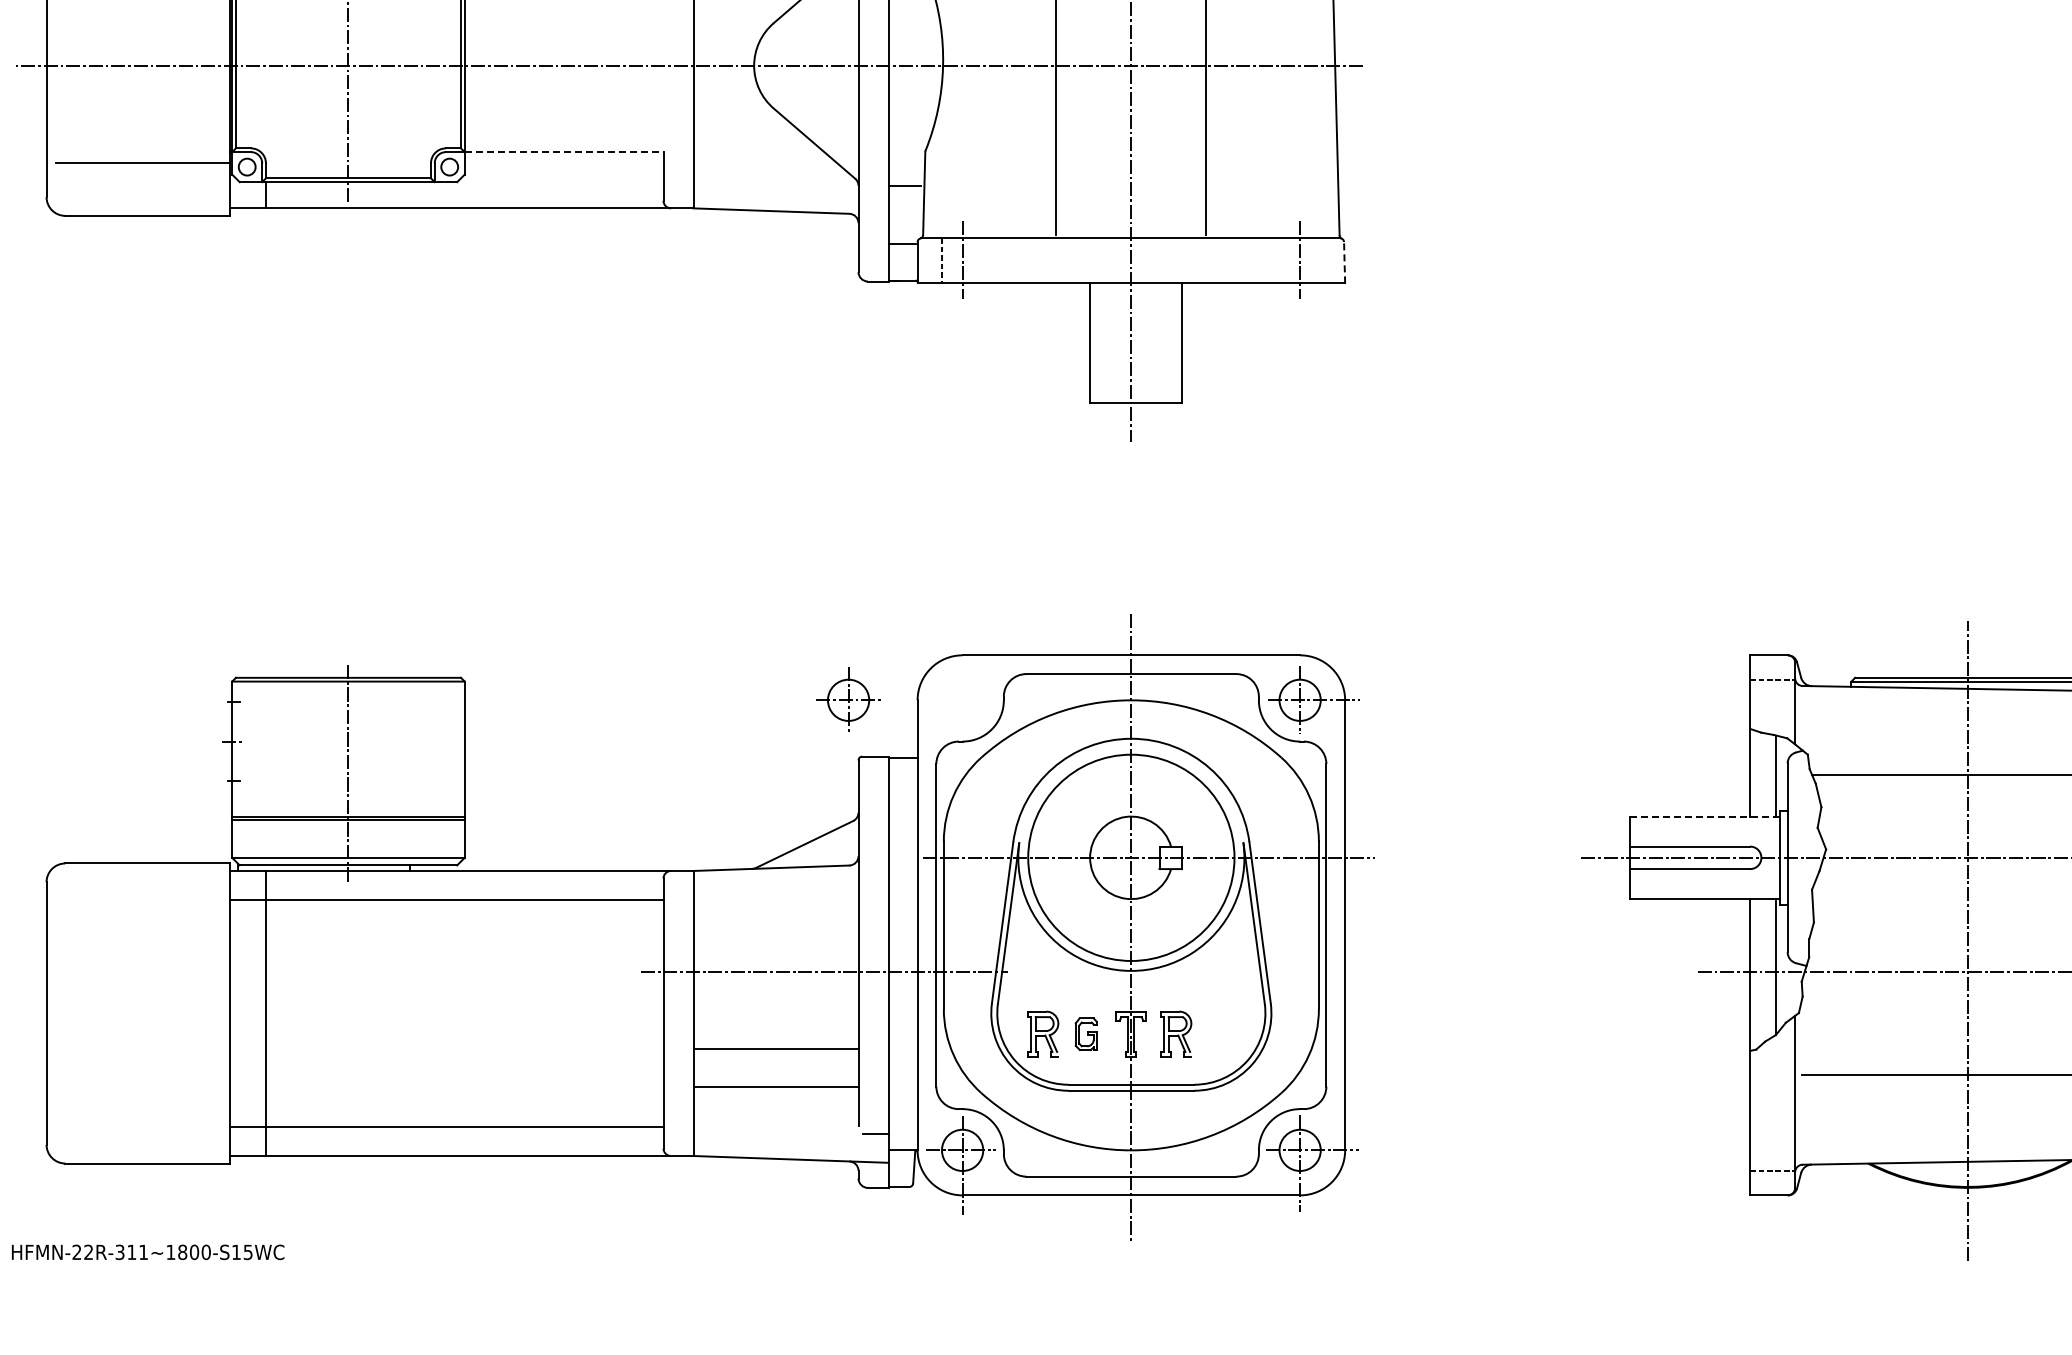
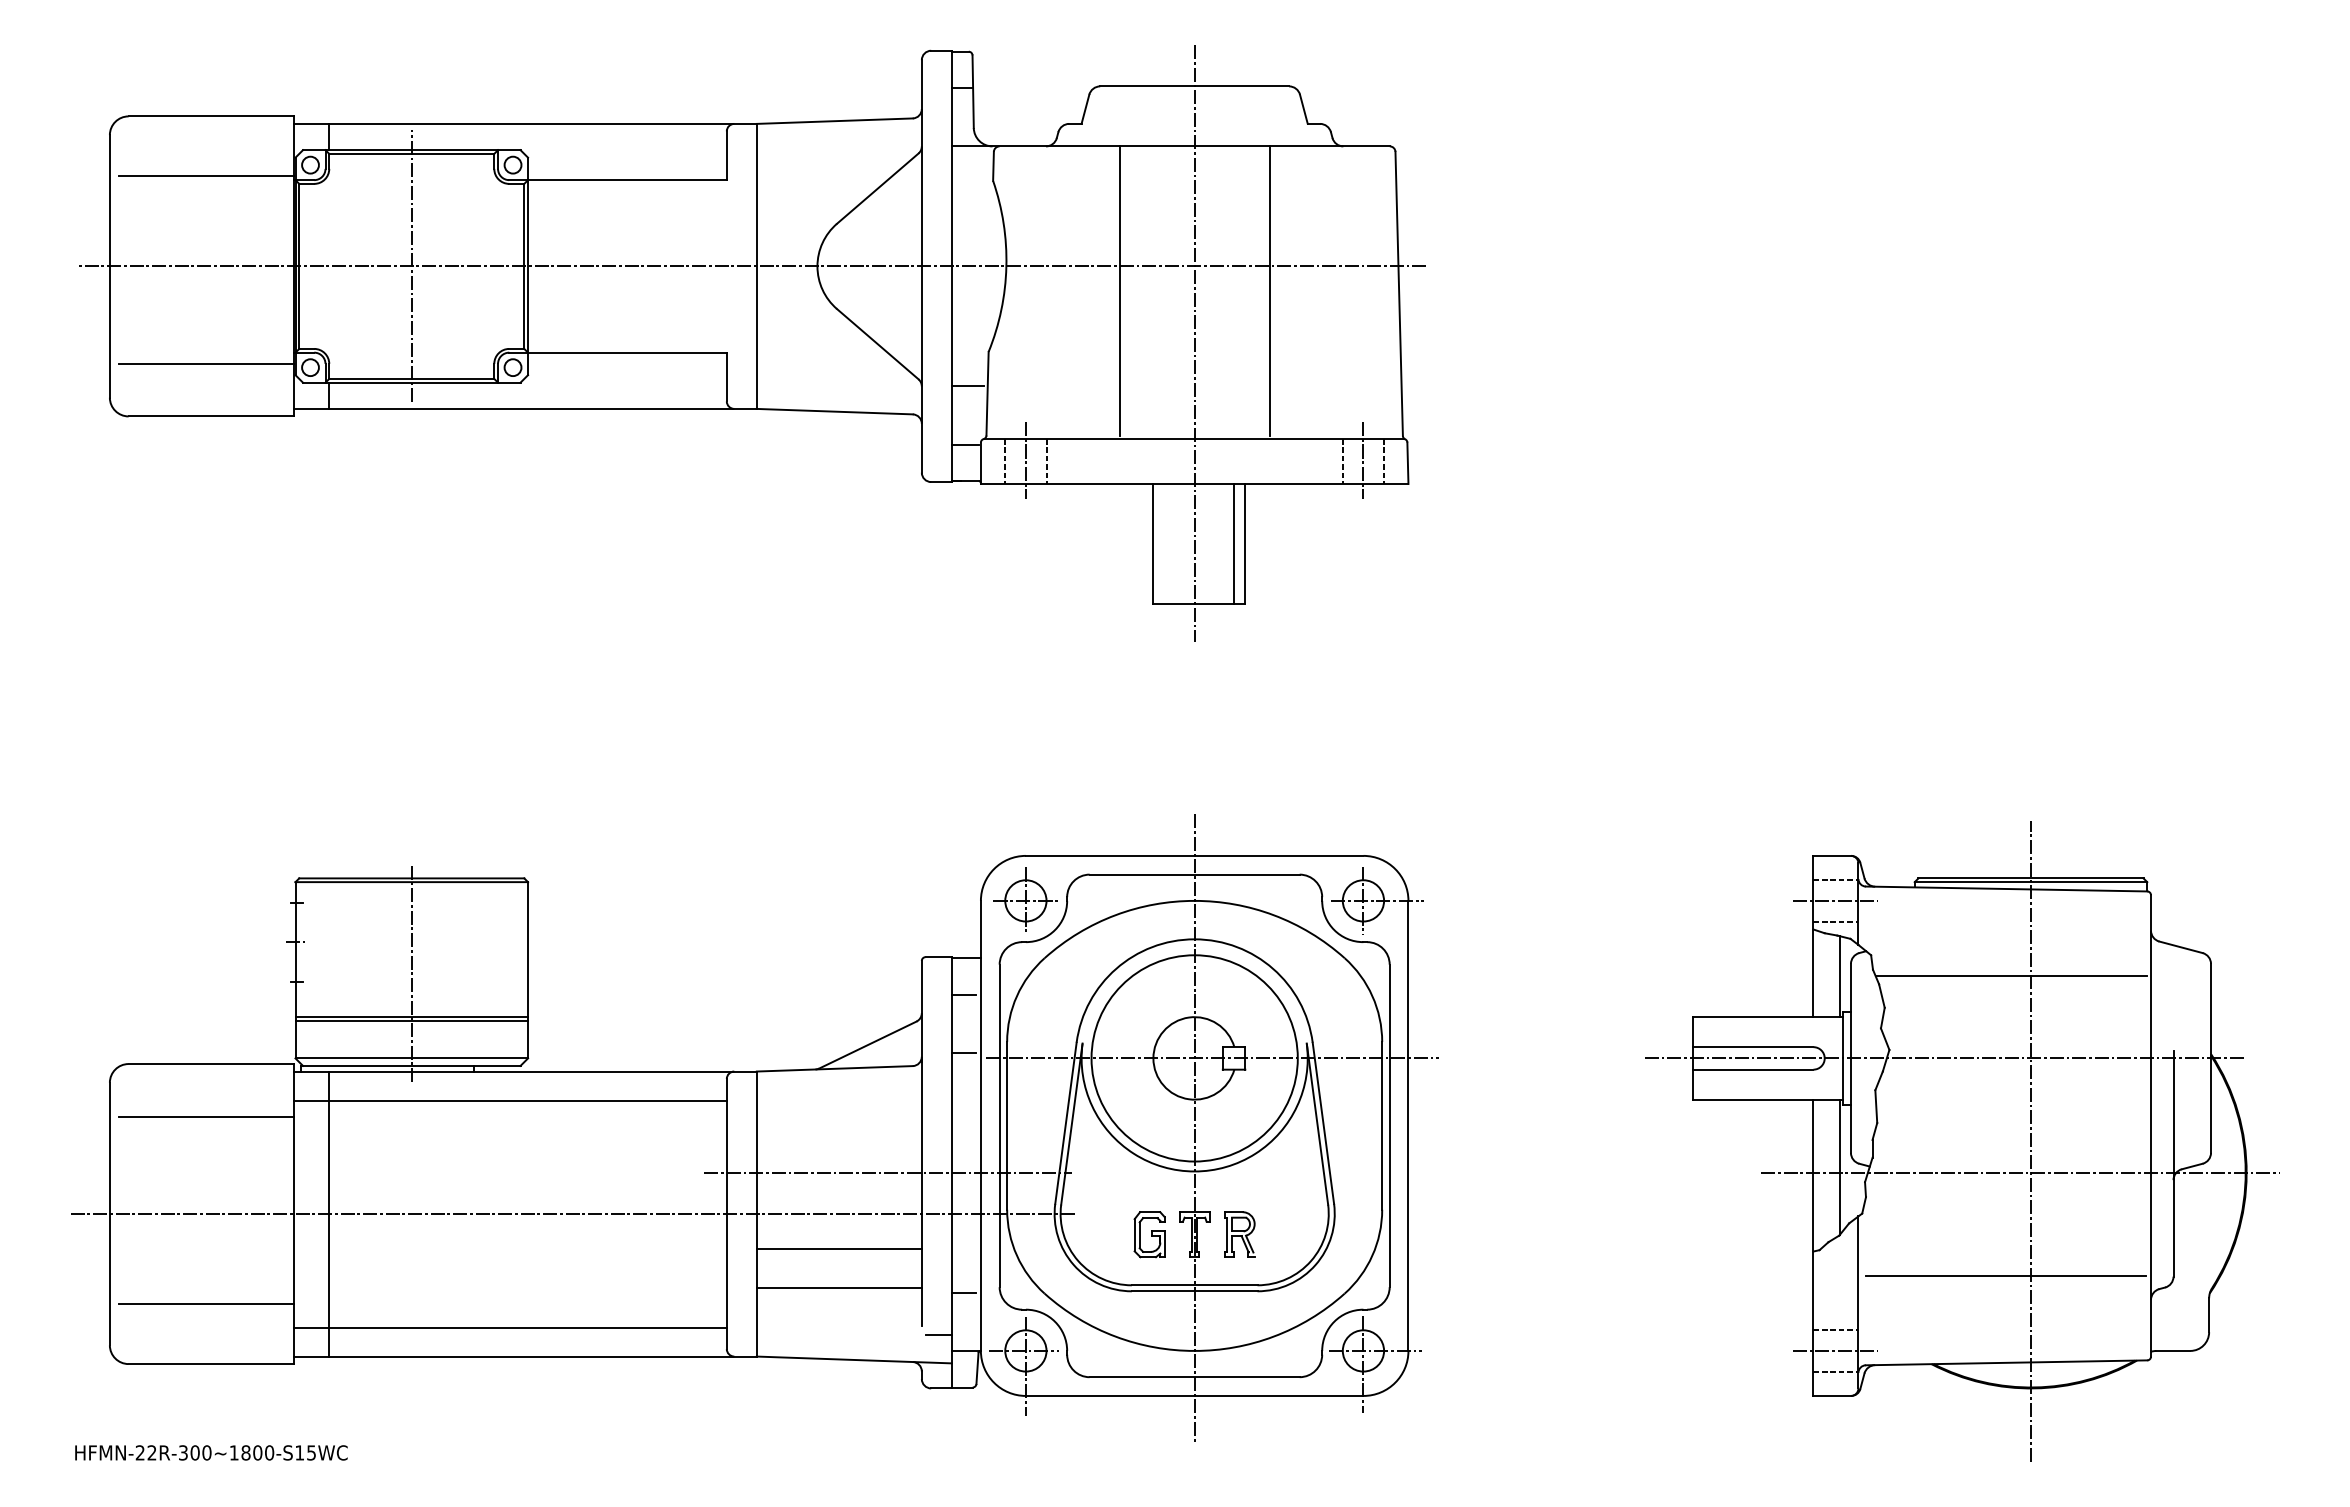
line: (564, 151) -> (627, 352), dashed -> solid
line: (983, 259) -> (1046, 460), added
line: (1279, 259) -> (1342, 460), added
line: (1321, 259) -> (1384, 460), added
line: (1344, 262) -> (1407, 463), dashed -> solid
line: (1171, 342) -> (1234, 543), added
part: (848, 698) -> (1025, 899), moved
line: (1771, 699) -> (1834, 900), added
line: (1772, 720) -> (1835, 921), added
line: (900, 793) -> (963, 994), added
line: (1704, 816) -> (1767, 1017), dashed -> solid
line: (900, 851) -> (963, 1052), added
line: (143, 915) -> (206, 1116), added
line: (509, 1013) -> (572, 1214), added
part: (1043, 1033) -> (1106, 1234), removed
part: (1086, 1033) -> (1149, 1234), size x1.43
line: (900, 1091) -> (963, 1292), added
line: (143, 1103) -> (206, 1304), added
line: (1772, 1129) -> (1835, 1330), added
line: (1771, 1149) -> (1834, 1350), added
text: (137, 1251) -> (200, 1452), HFMN-22R-311~1800-S15WC -> HFMN-22R-300~1800-S15WC

